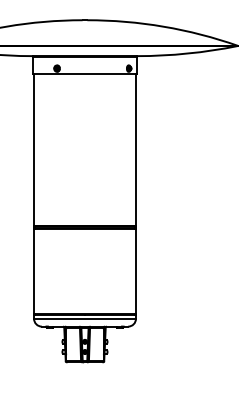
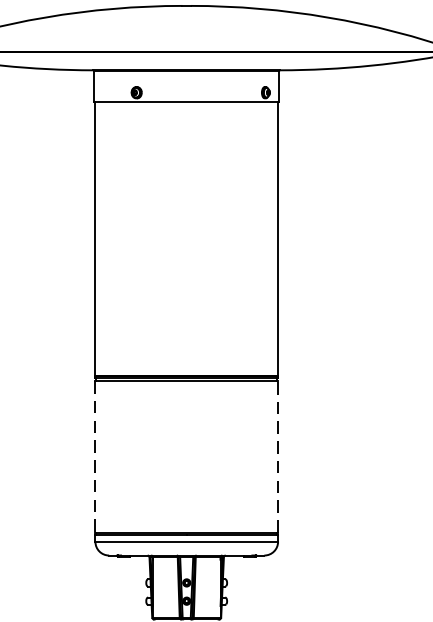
line: (135, 271) -> (277, 456), solid -> dashed
line: (34, 272) -> (96, 458), solid -> dashed

